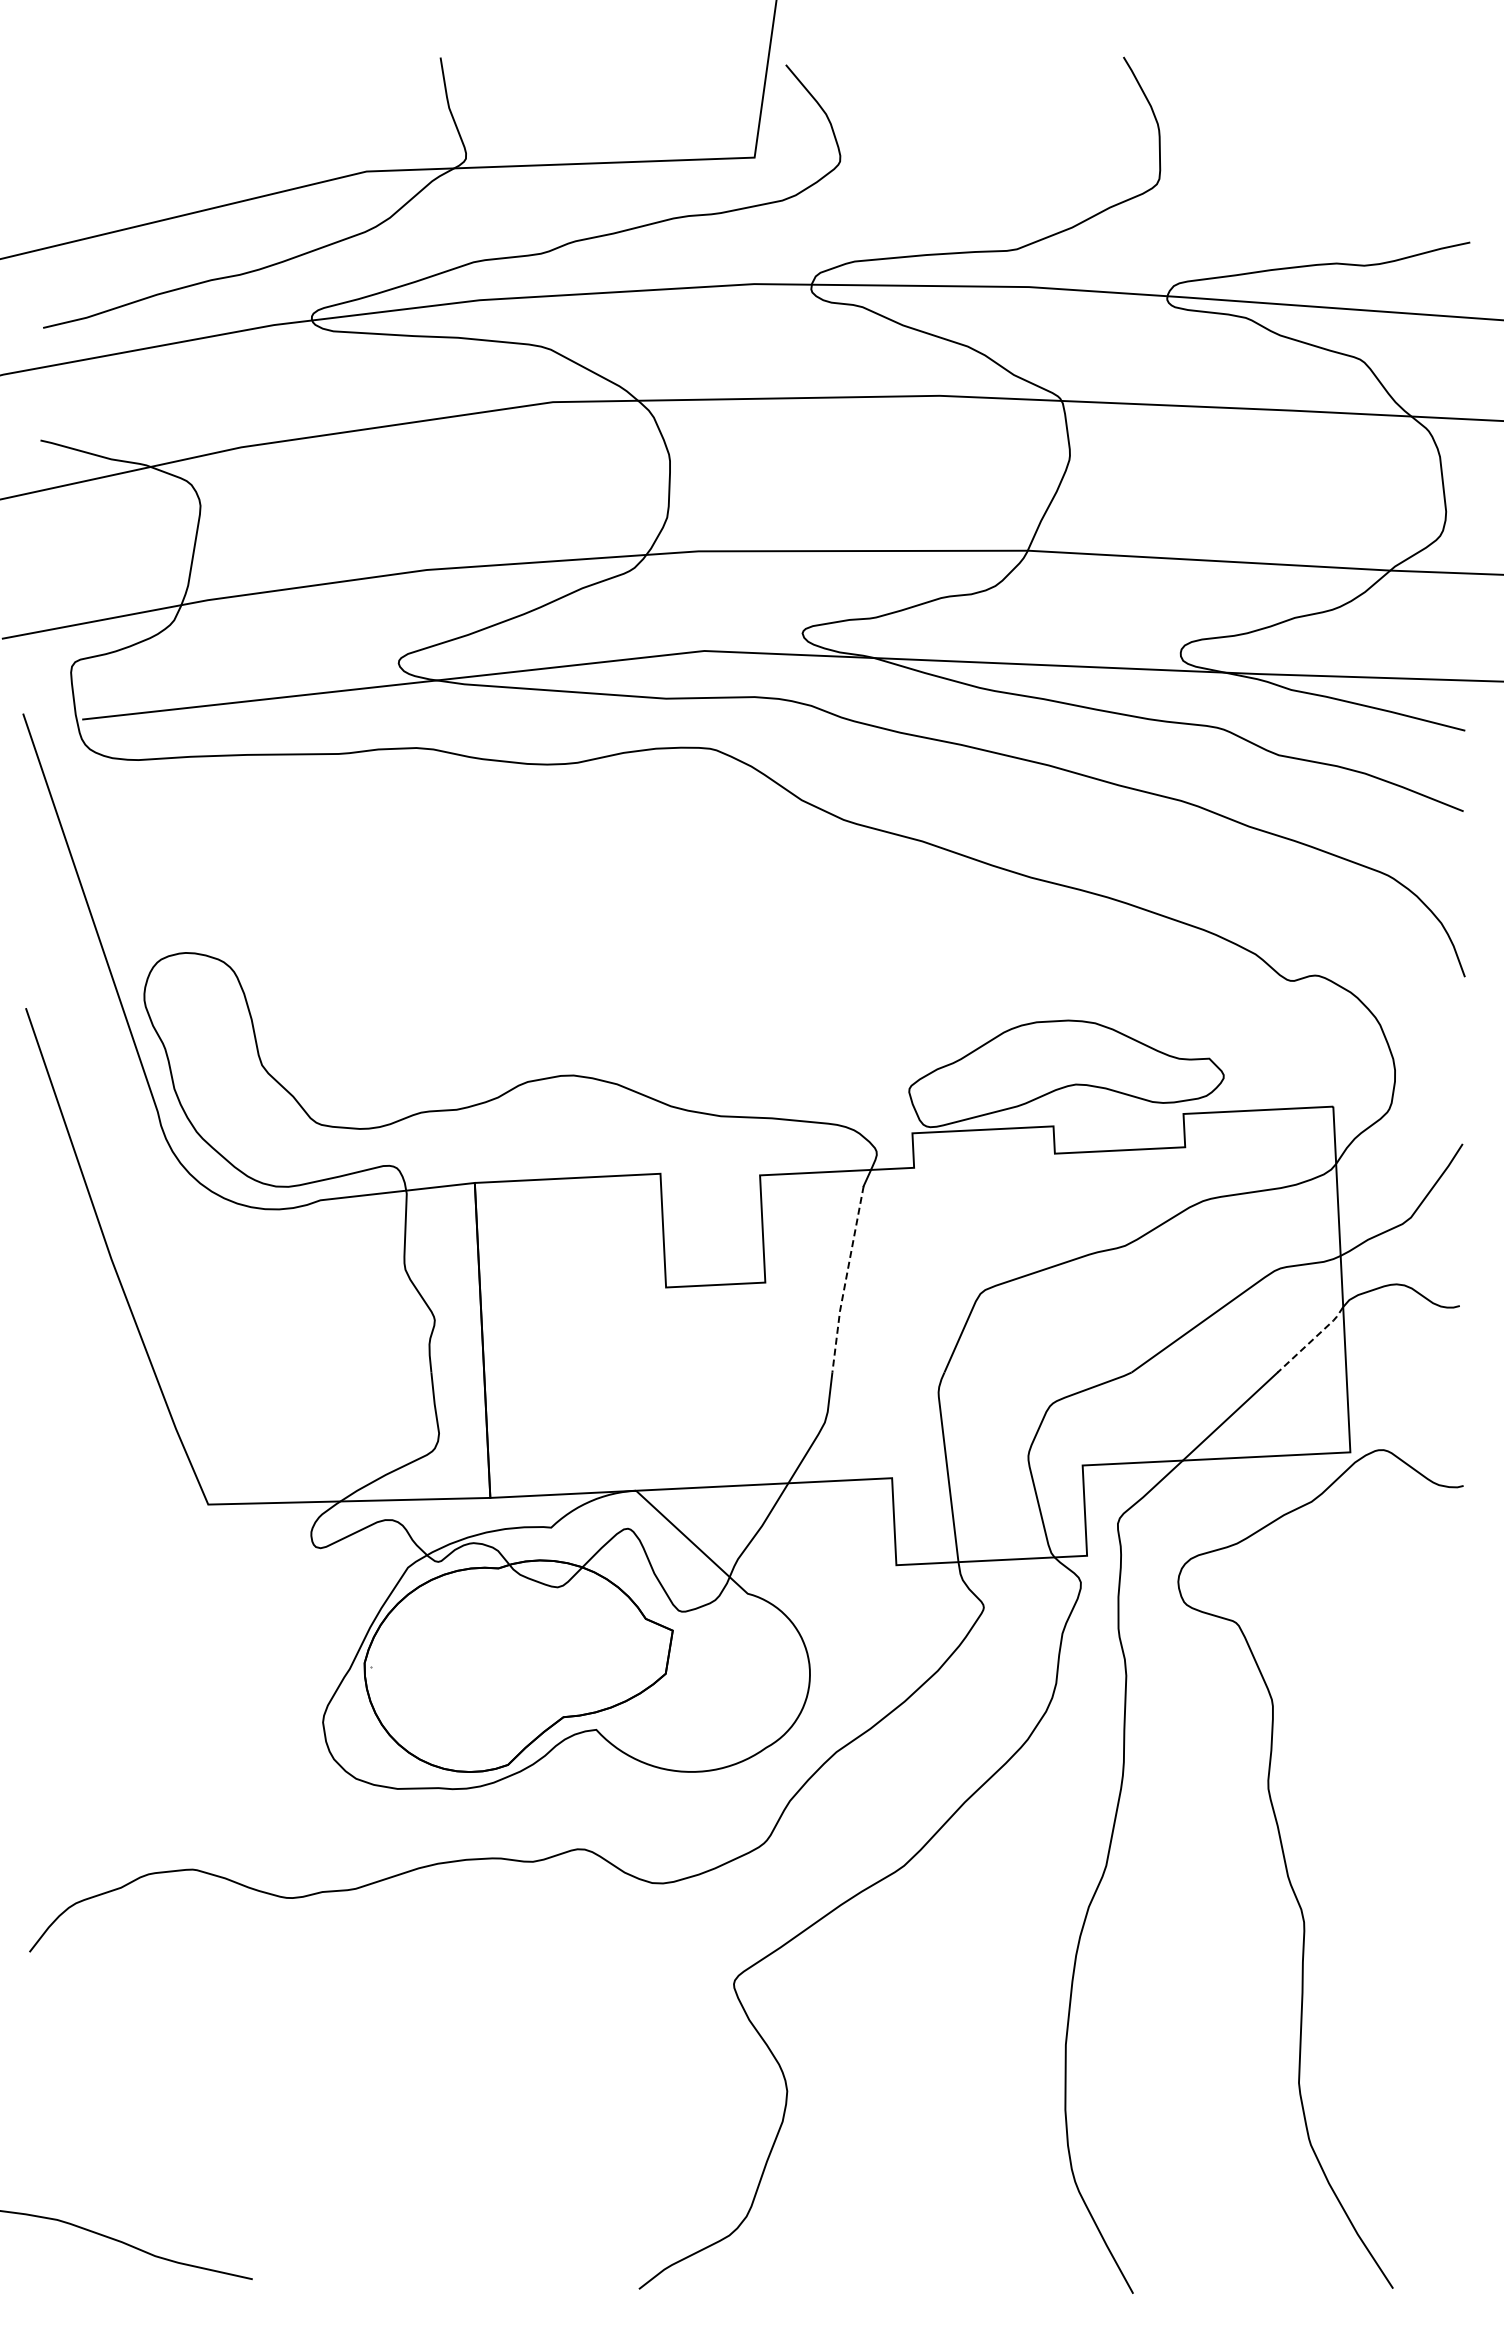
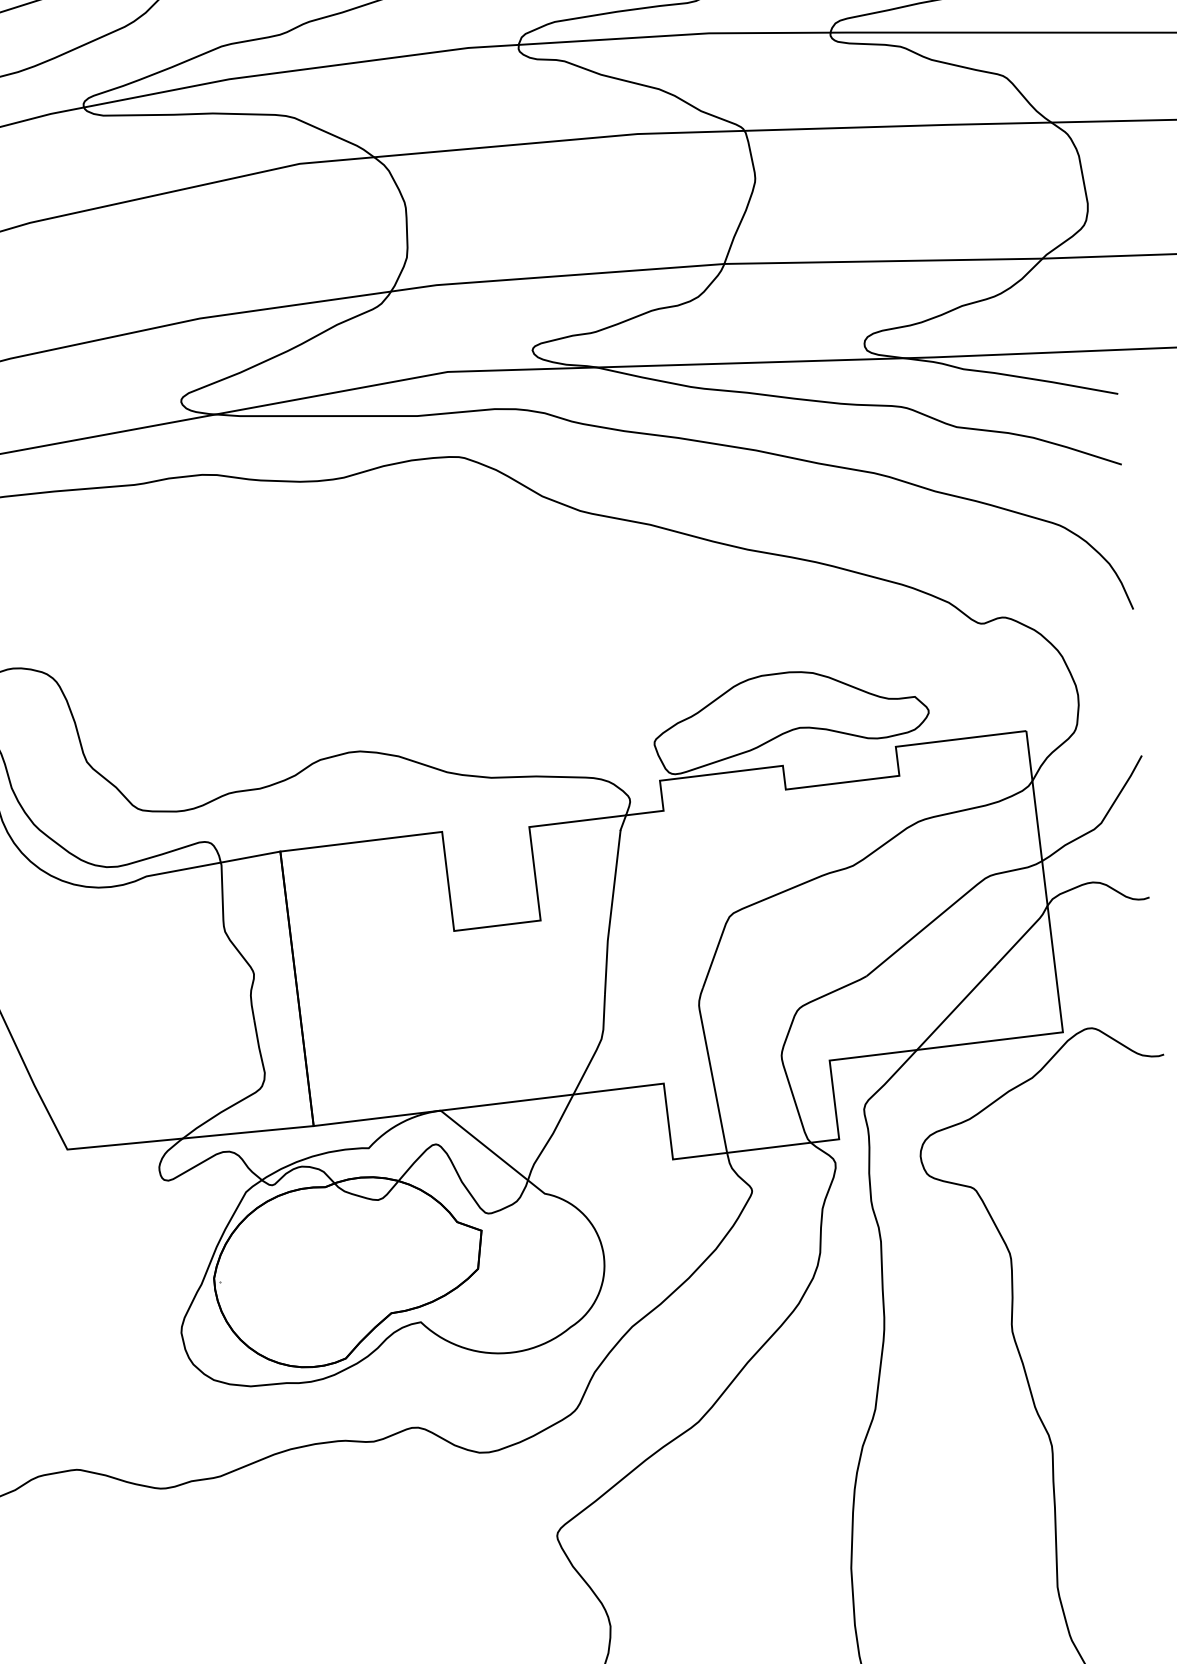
line: (845, 1279) -> (610, 912), dashed -> solid
line: (1312, 1340) -> (1022, 936), dashed -> solid

